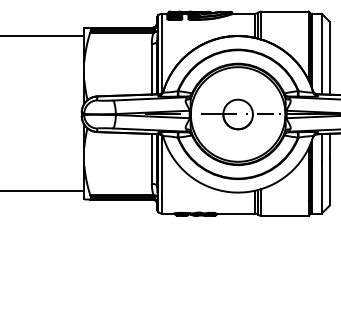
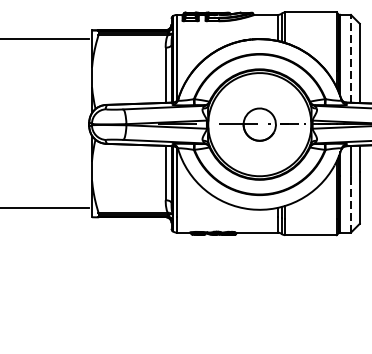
line: (321, 53) -> (350, 58), solid -> dashed
line: (321, 187) -> (350, 204), solid -> dashed

